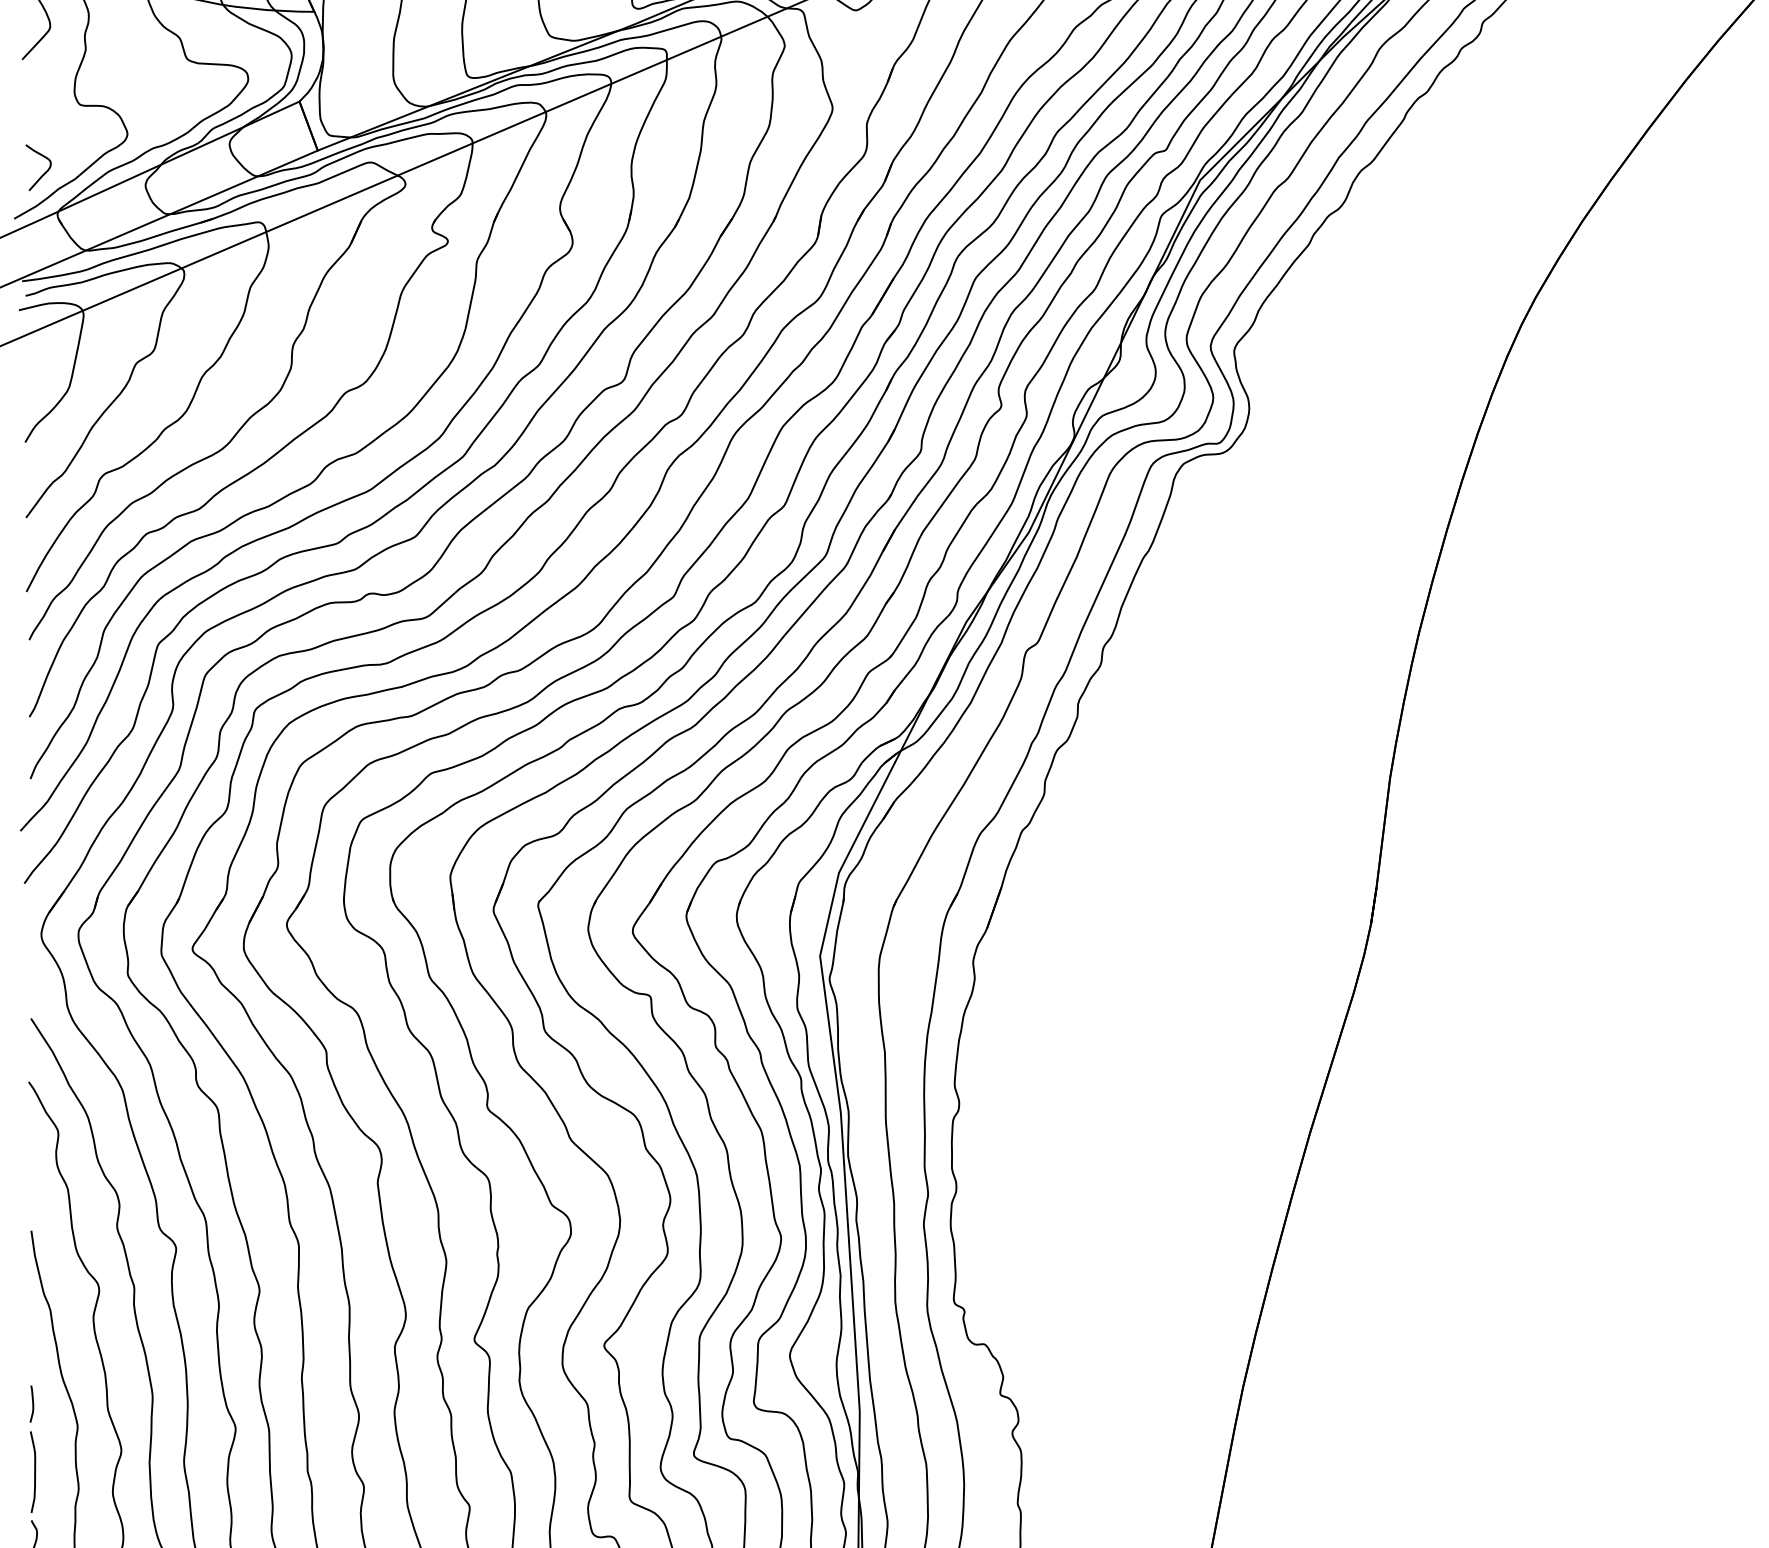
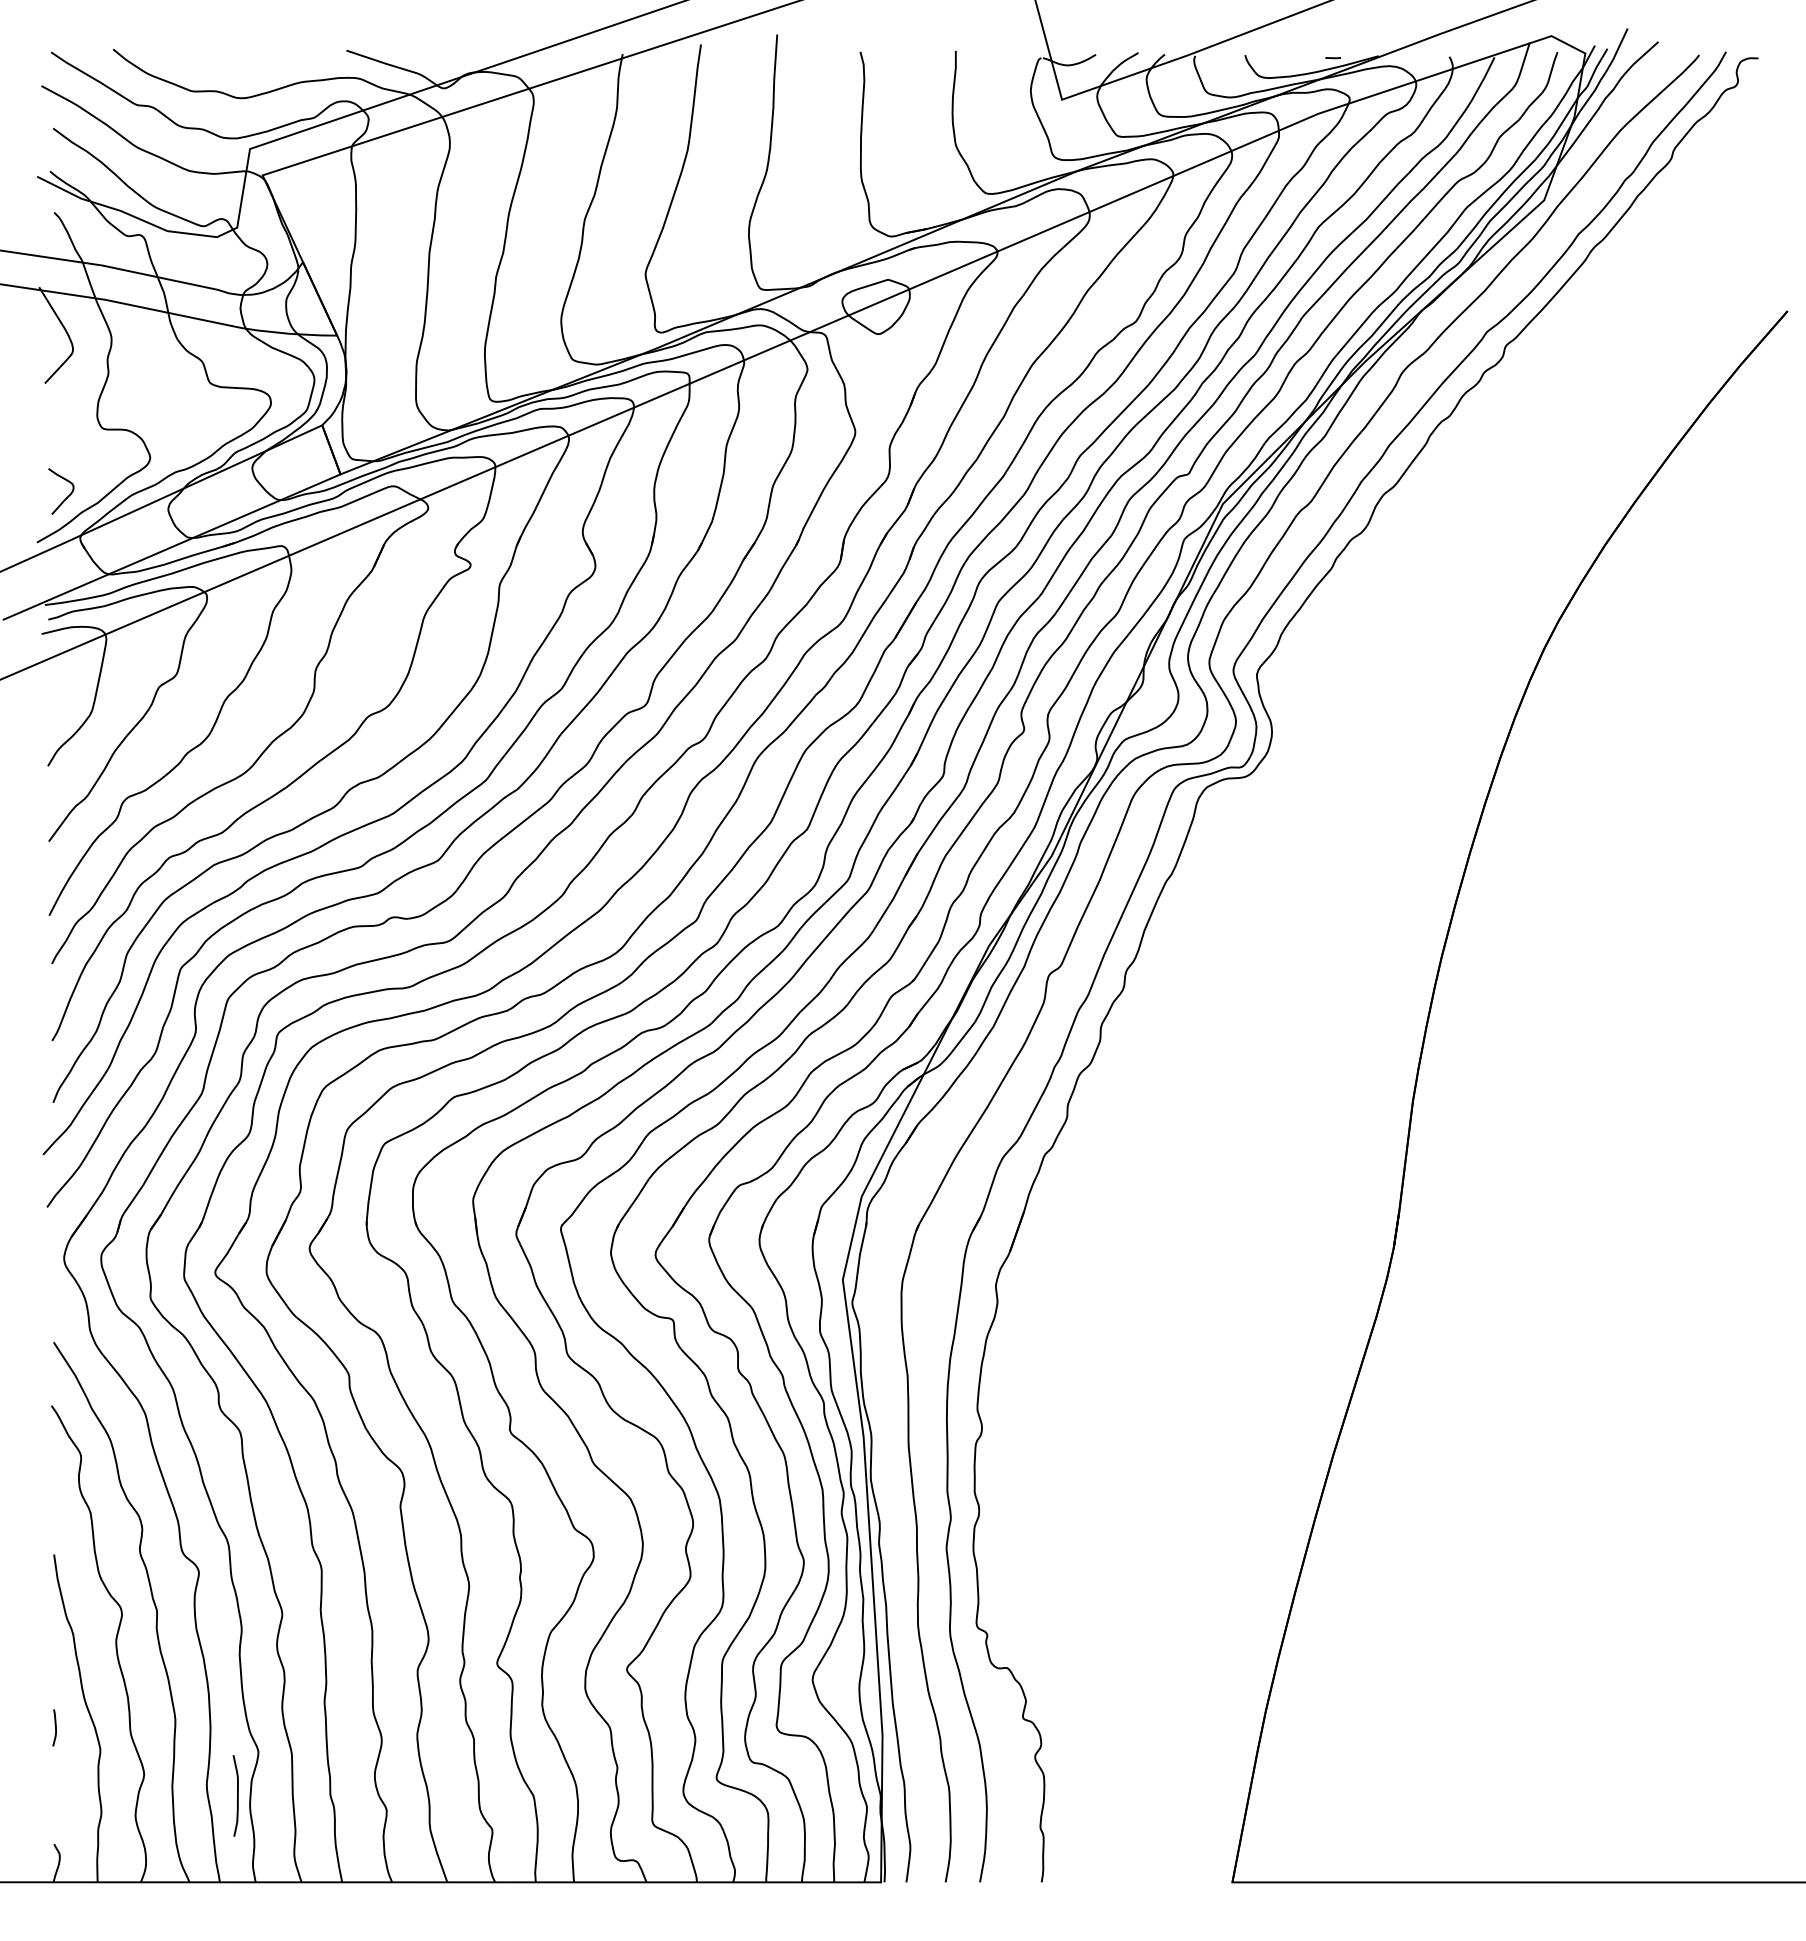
curve: (34, 1471) -> (237, 1795), moved

